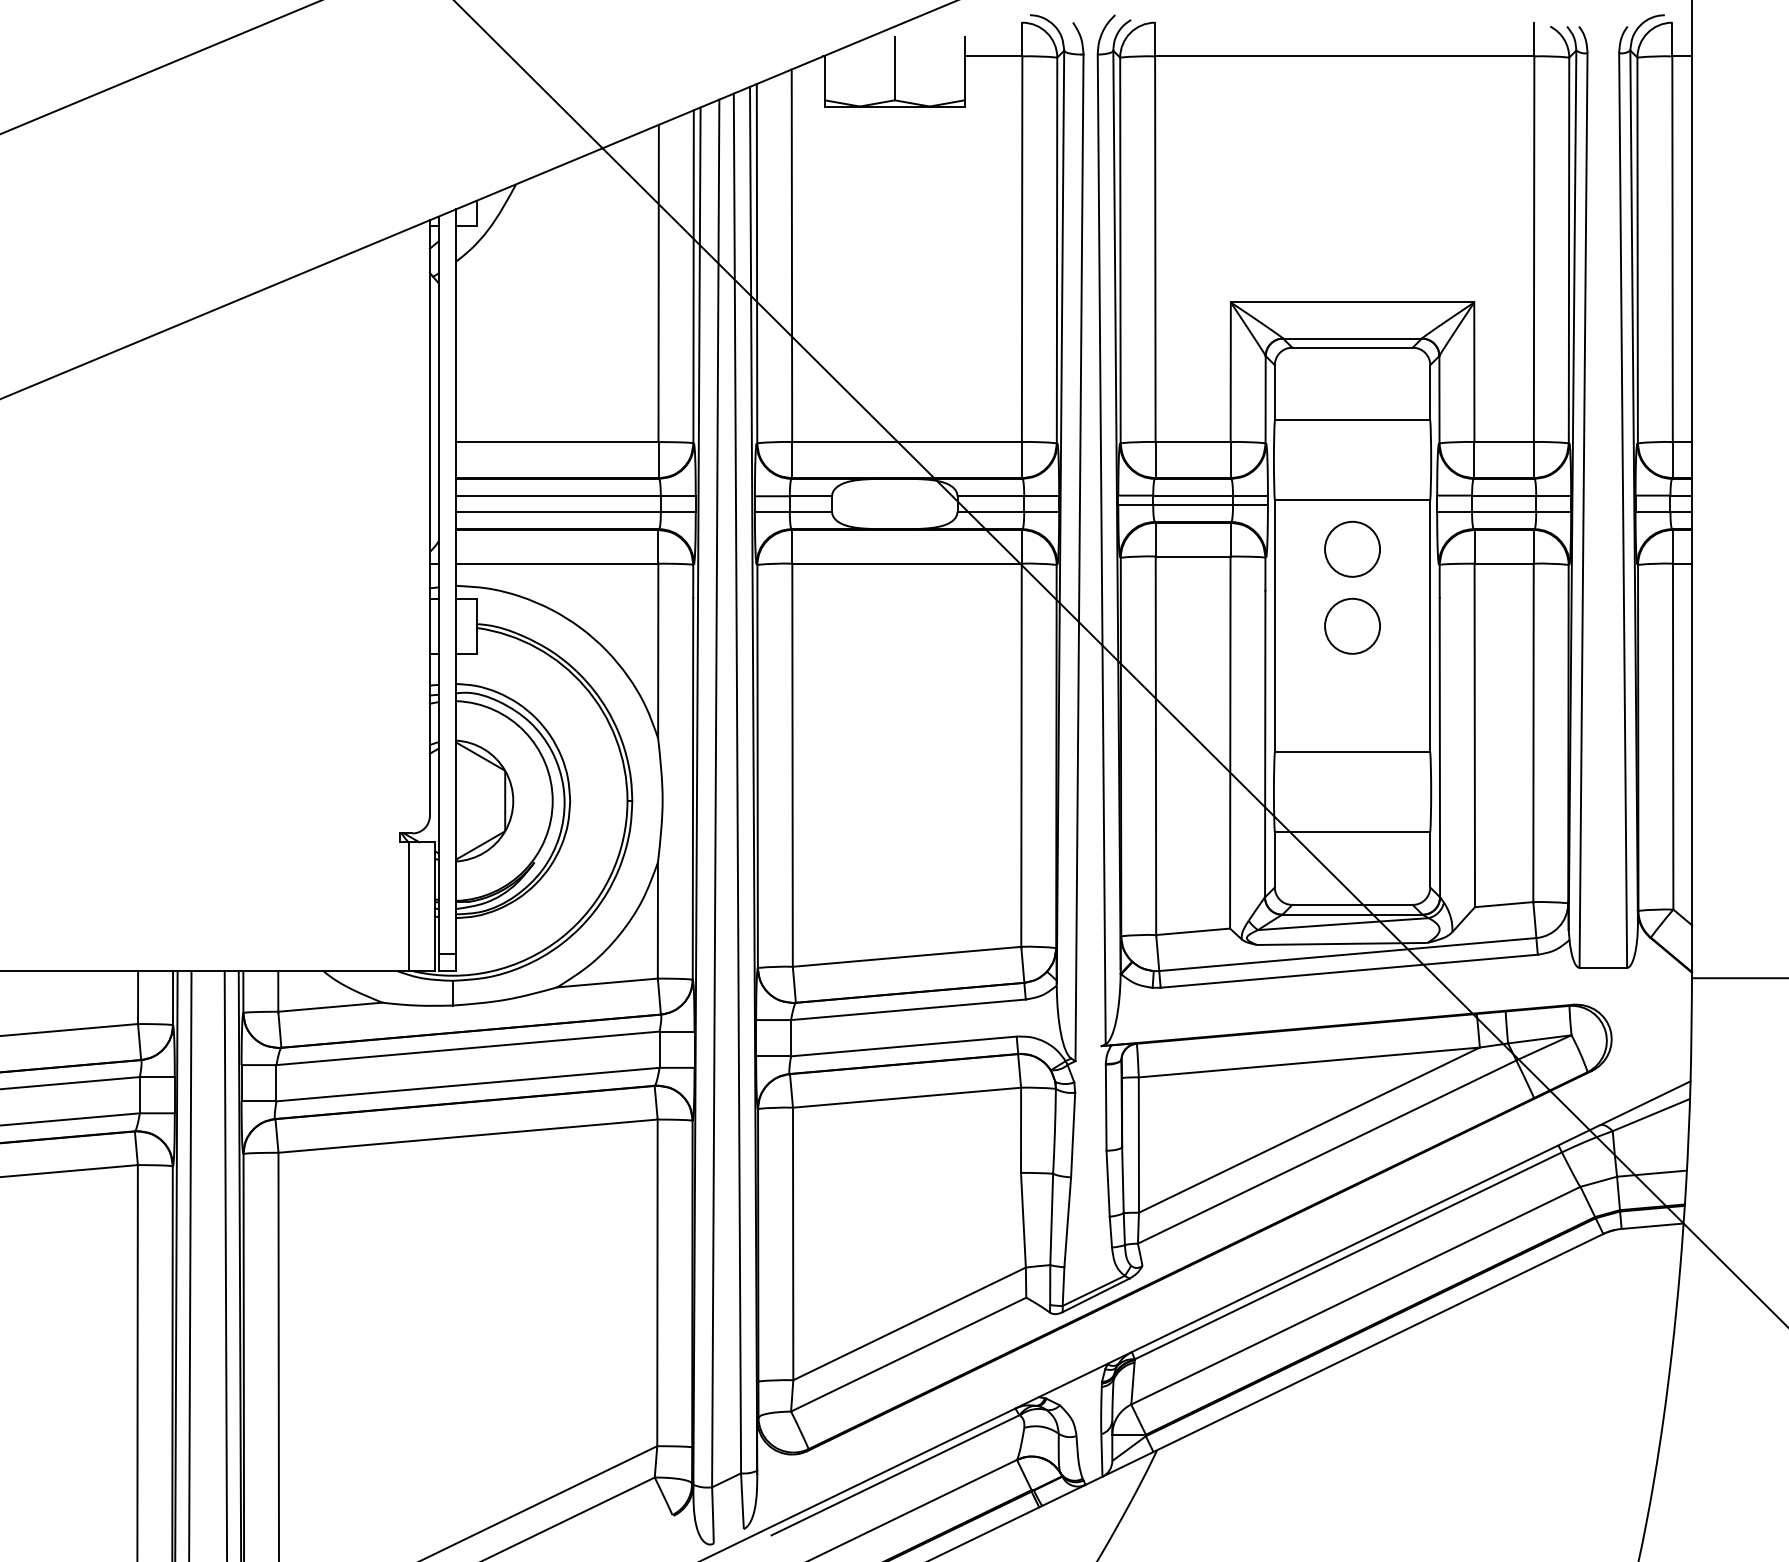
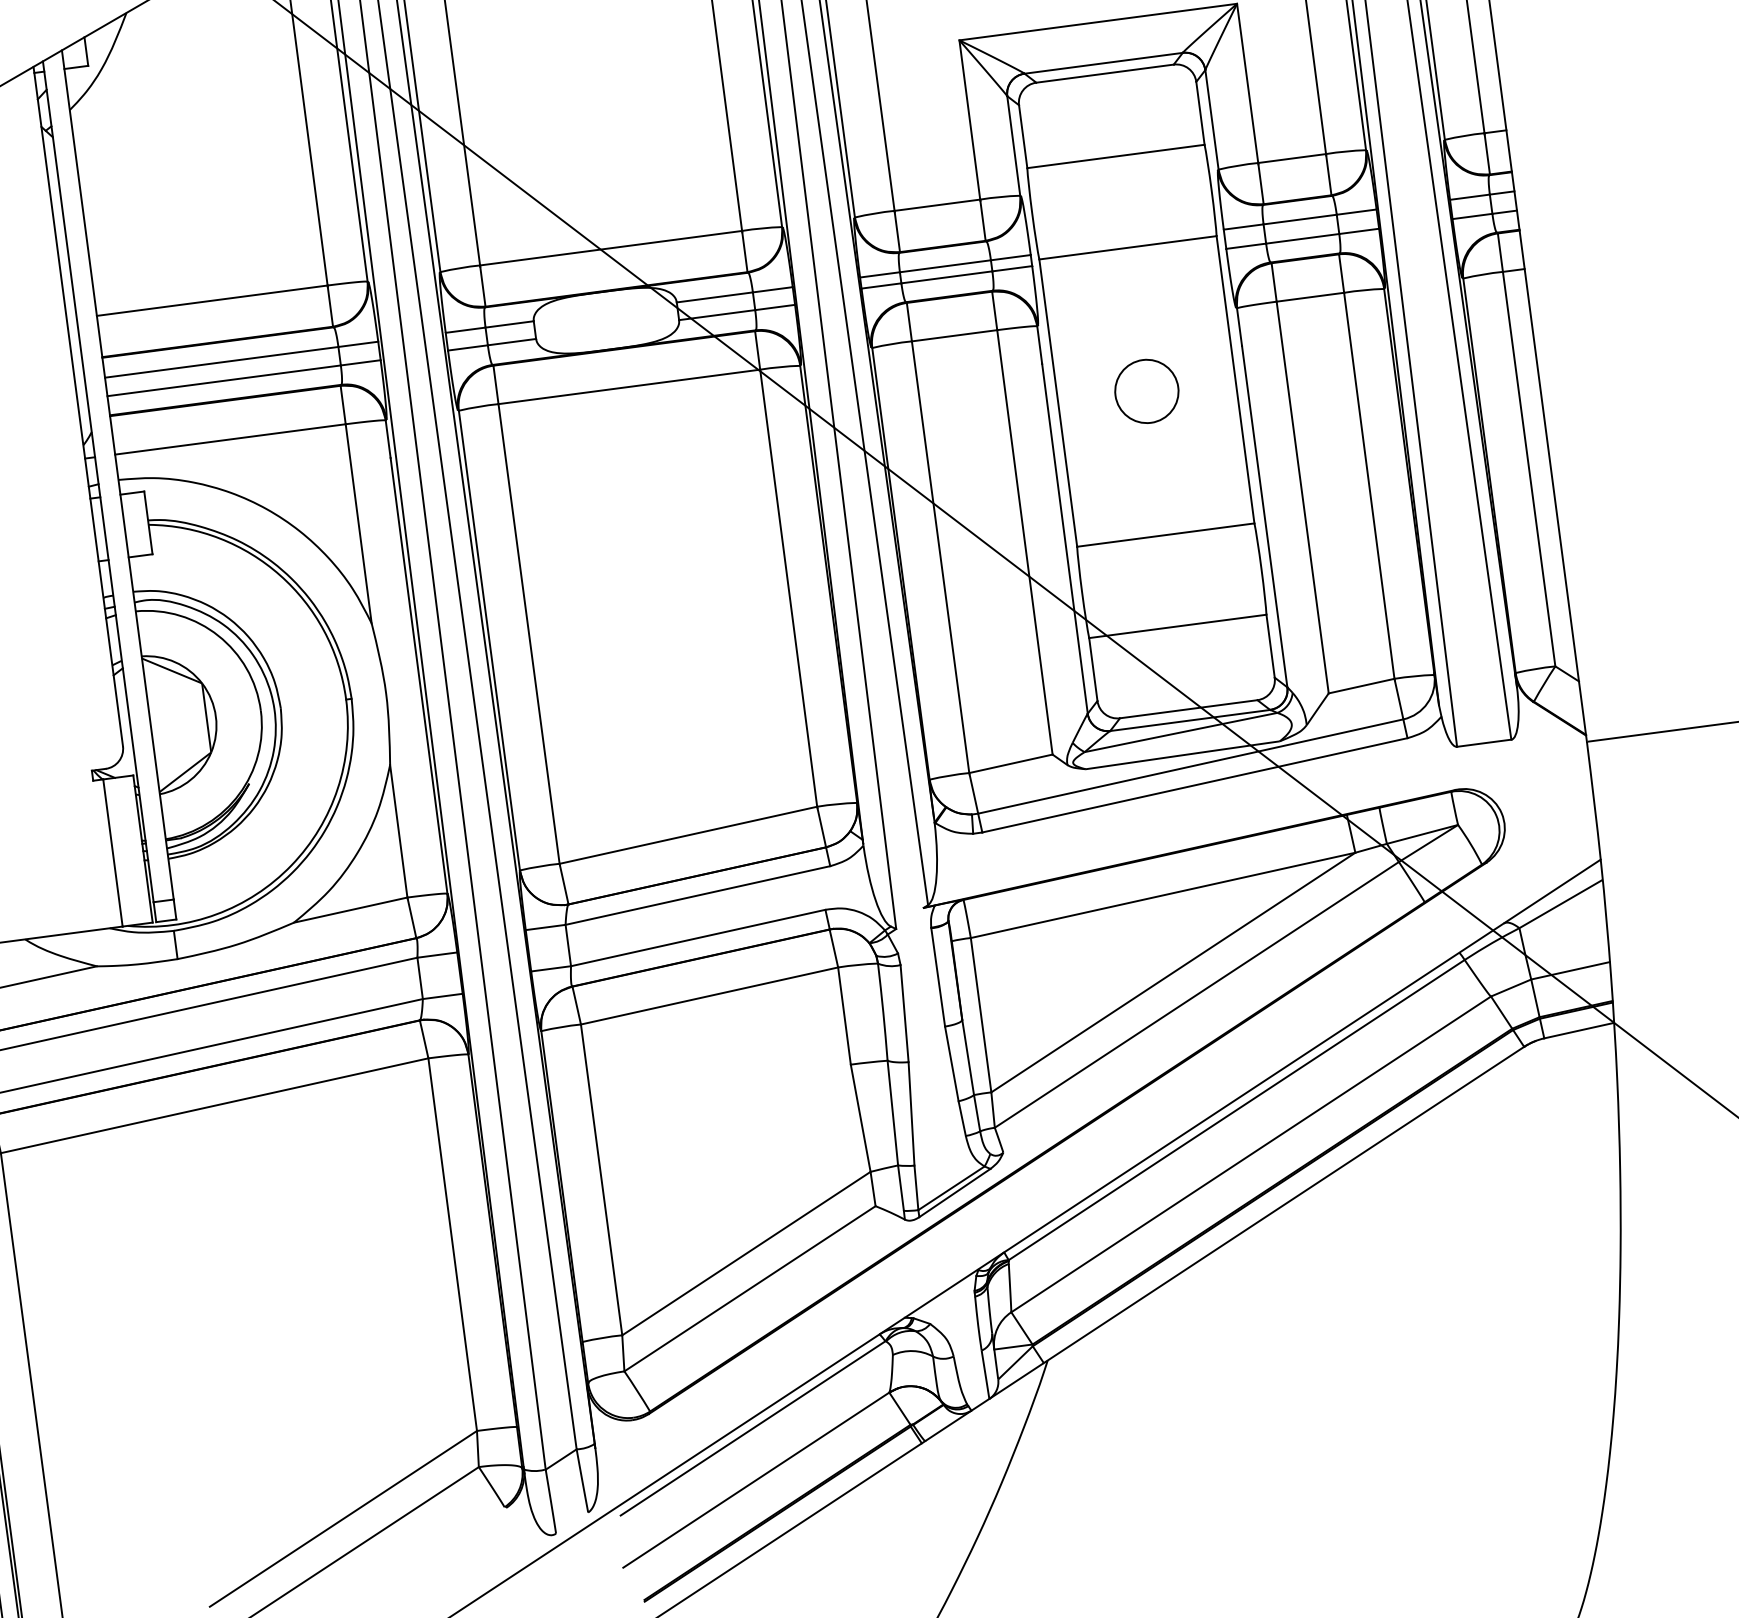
circle: (1352, 548) -> (1135, 302), removed

